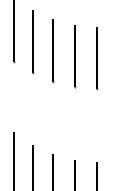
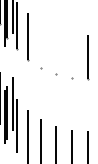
line: (33, 40) -> (41, 44), removed
line: (53, 50) -> (56, 51), removed
line: (74, 55) -> (71, 55), removed

